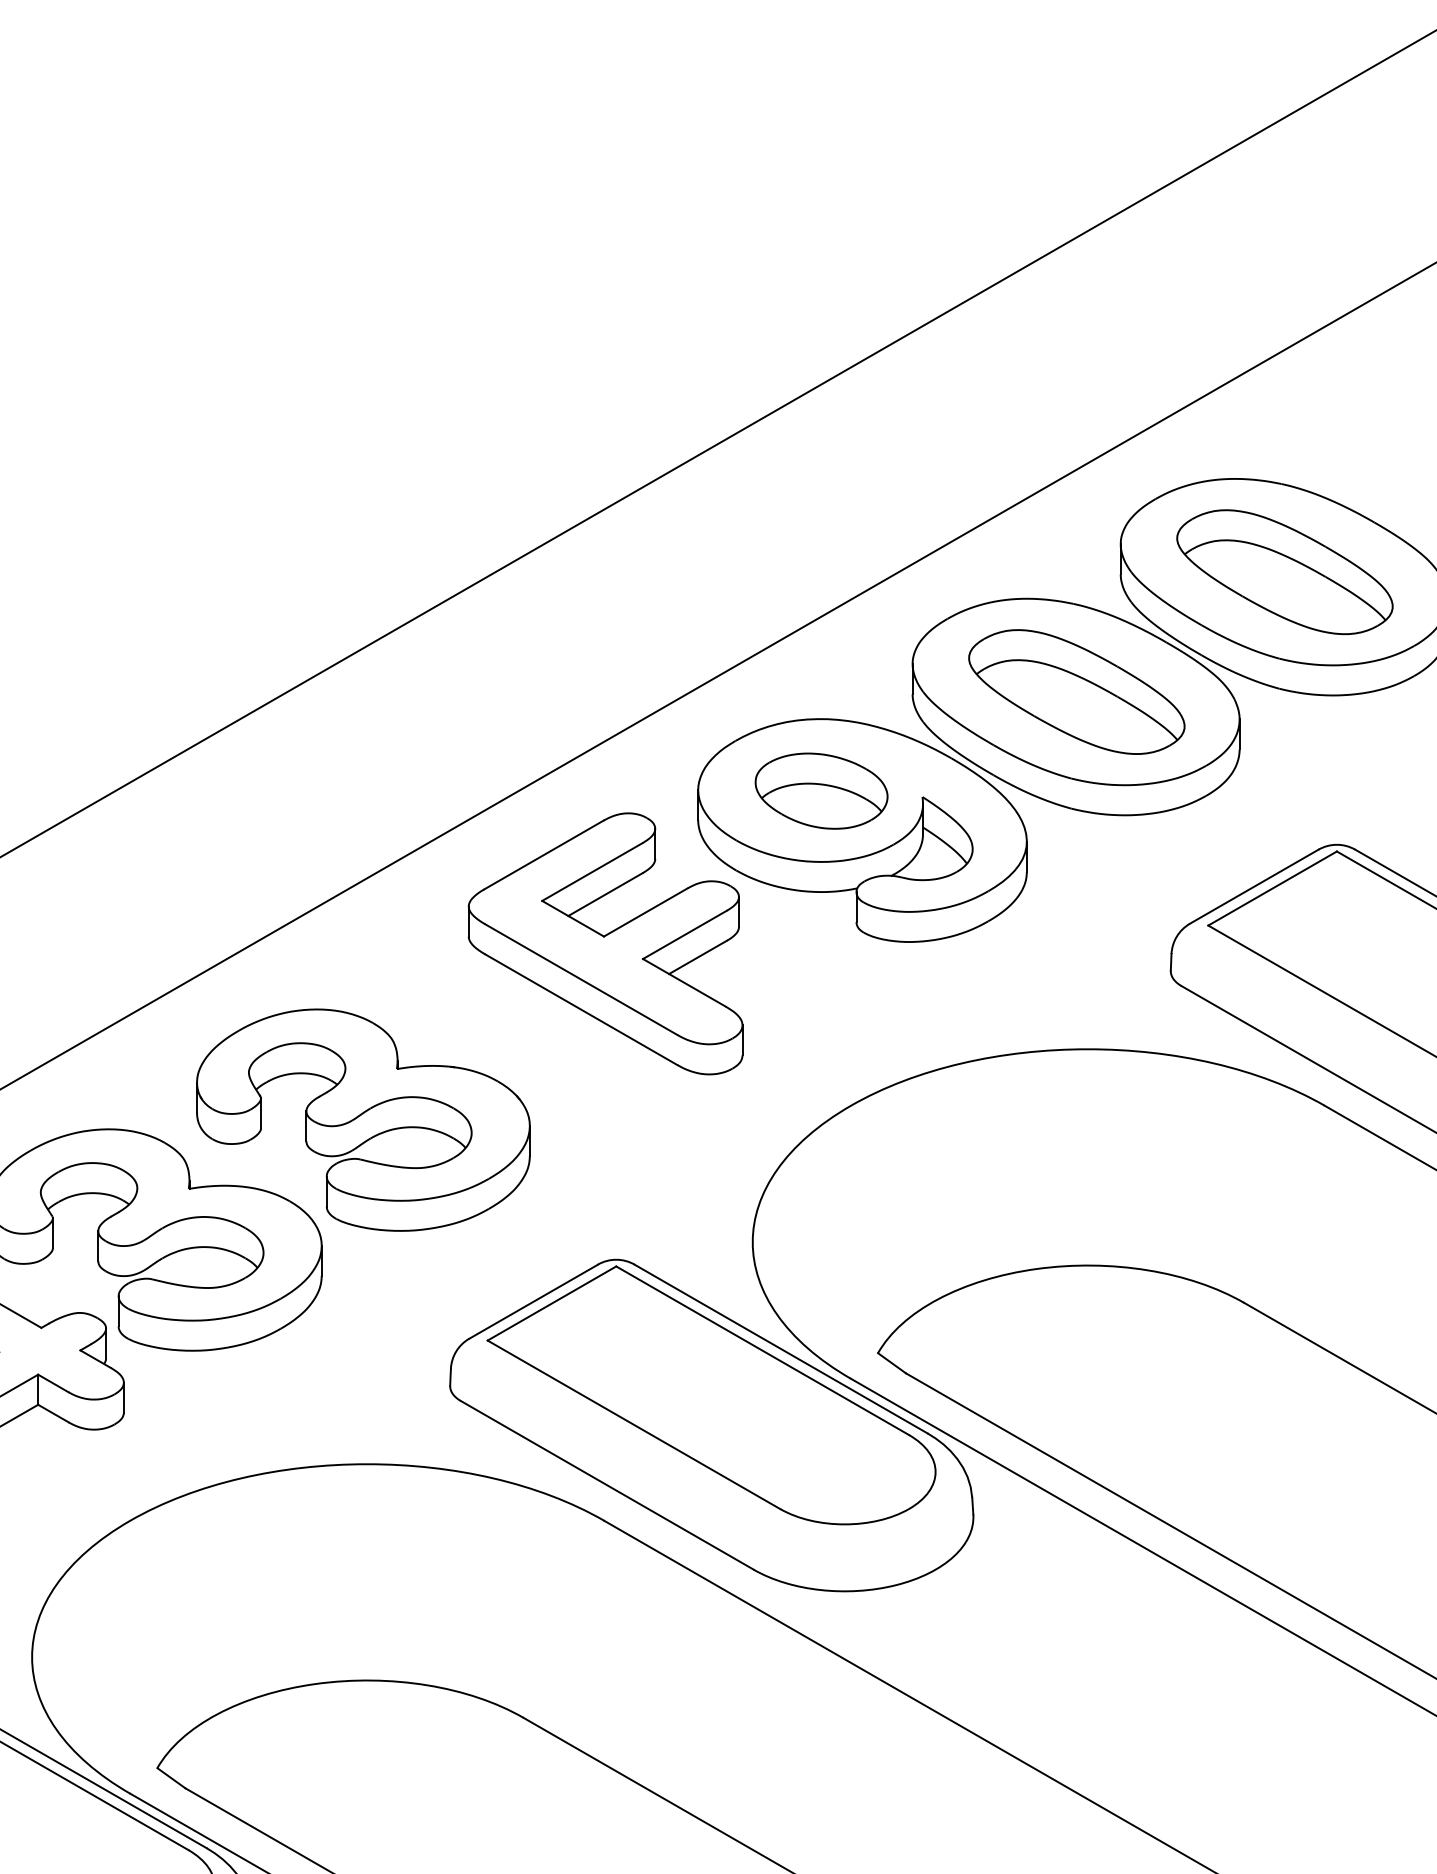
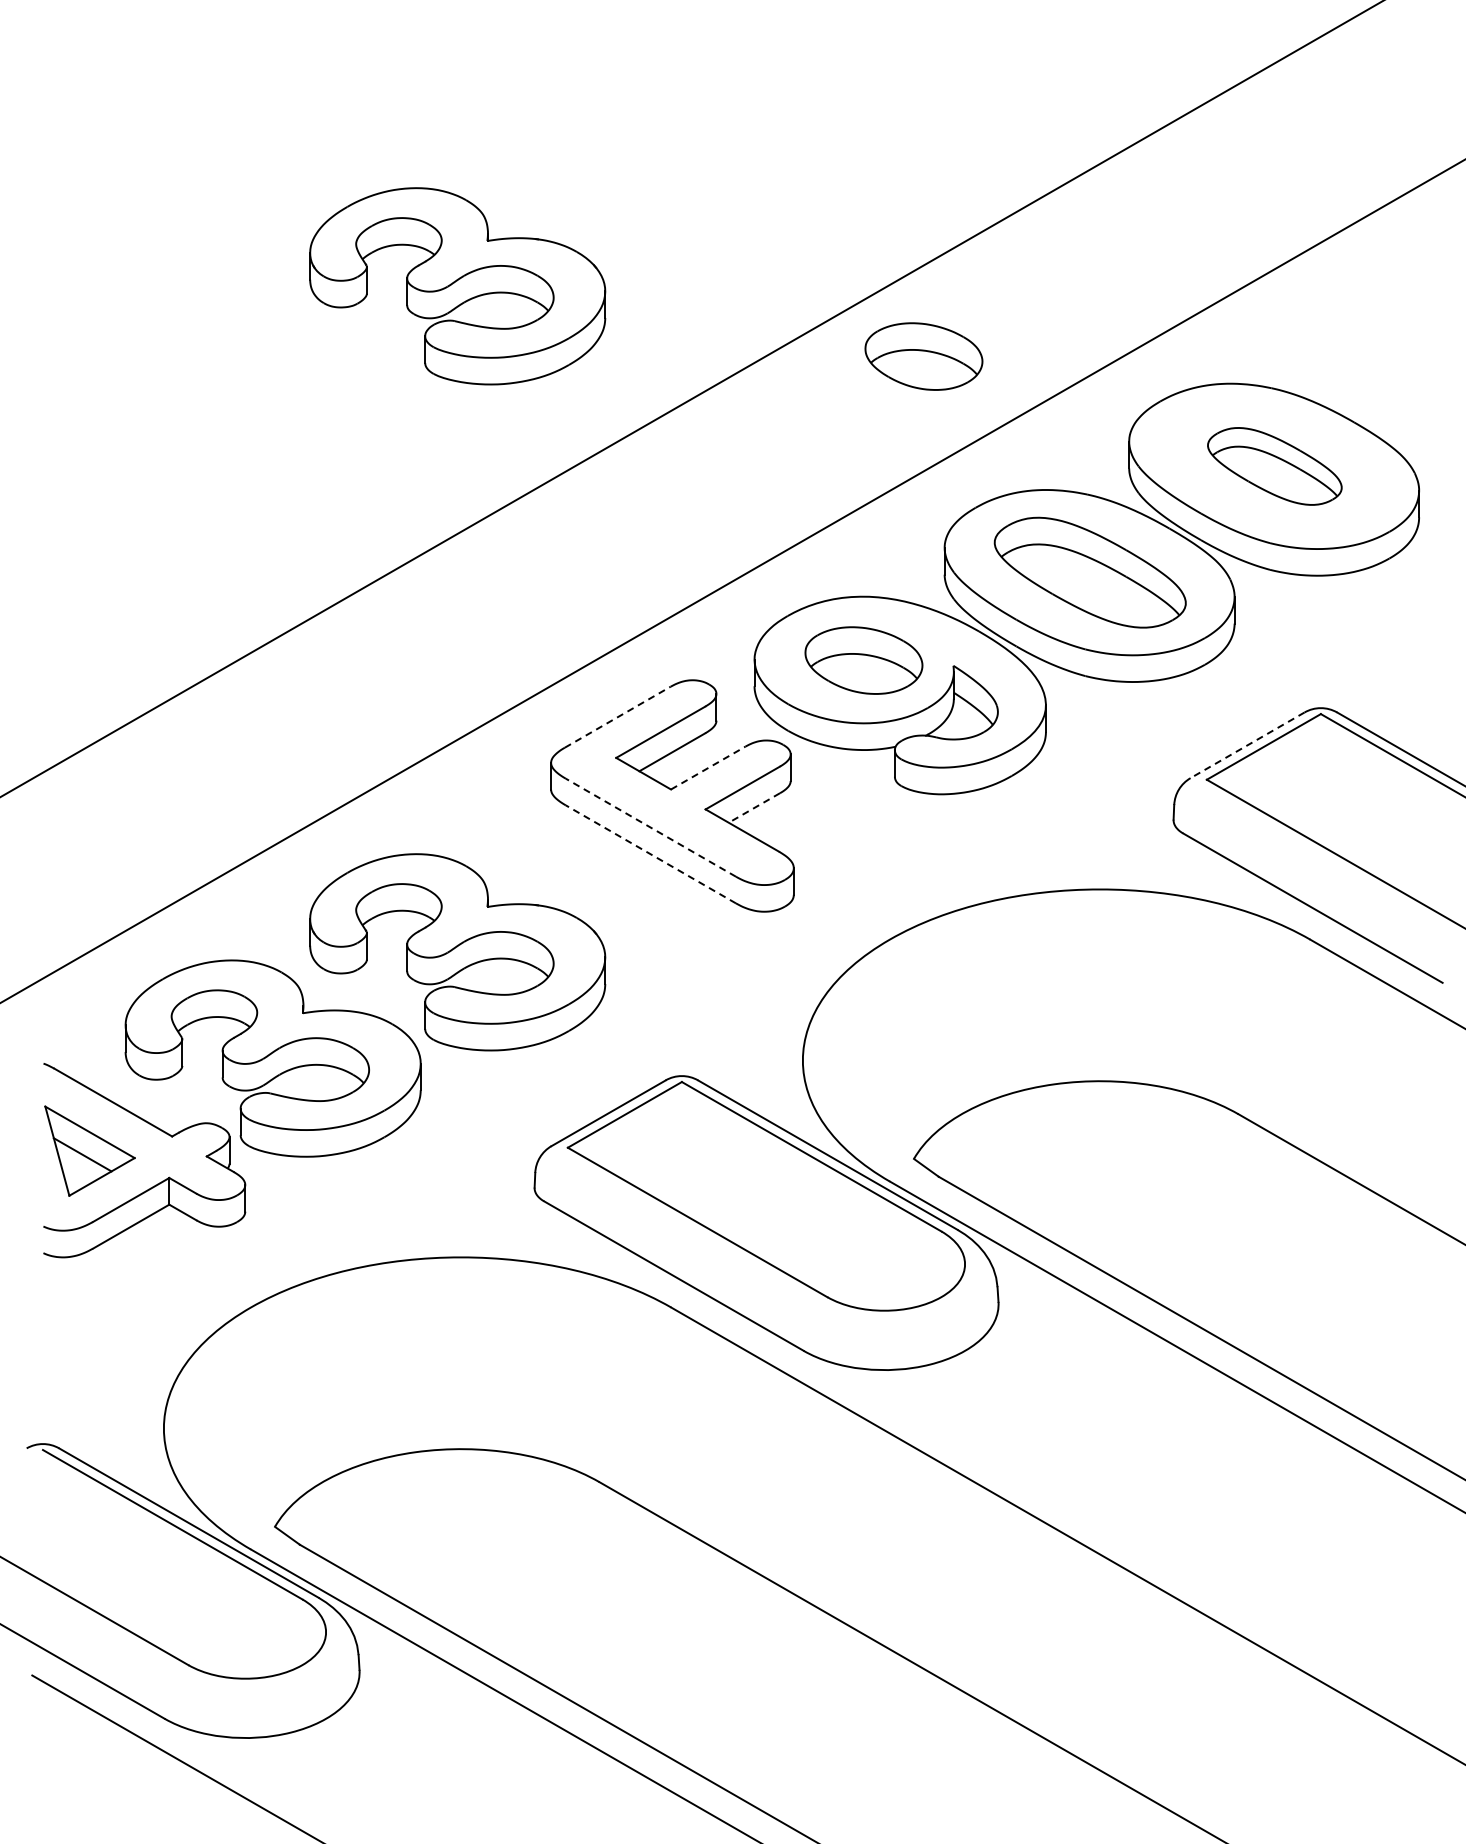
part: (363, 369) -> (457, 286), added
part: (888, 448) -> (923, 356), added
part: (1284, 572) -> (1274, 466), size x0.7
line: (544, 854) -> (618, 716), solid -> dashed
line: (1254, 886) -> (1247, 745), solid -> dashed
line: (646, 912) -> (708, 768), solid -> dashed
line: (698, 956) -> (754, 807), solid -> dashed
line: (580, 979) -> (650, 827), solid -> dashed
line: (580, 1009) -> (650, 854), solid -> dashed

